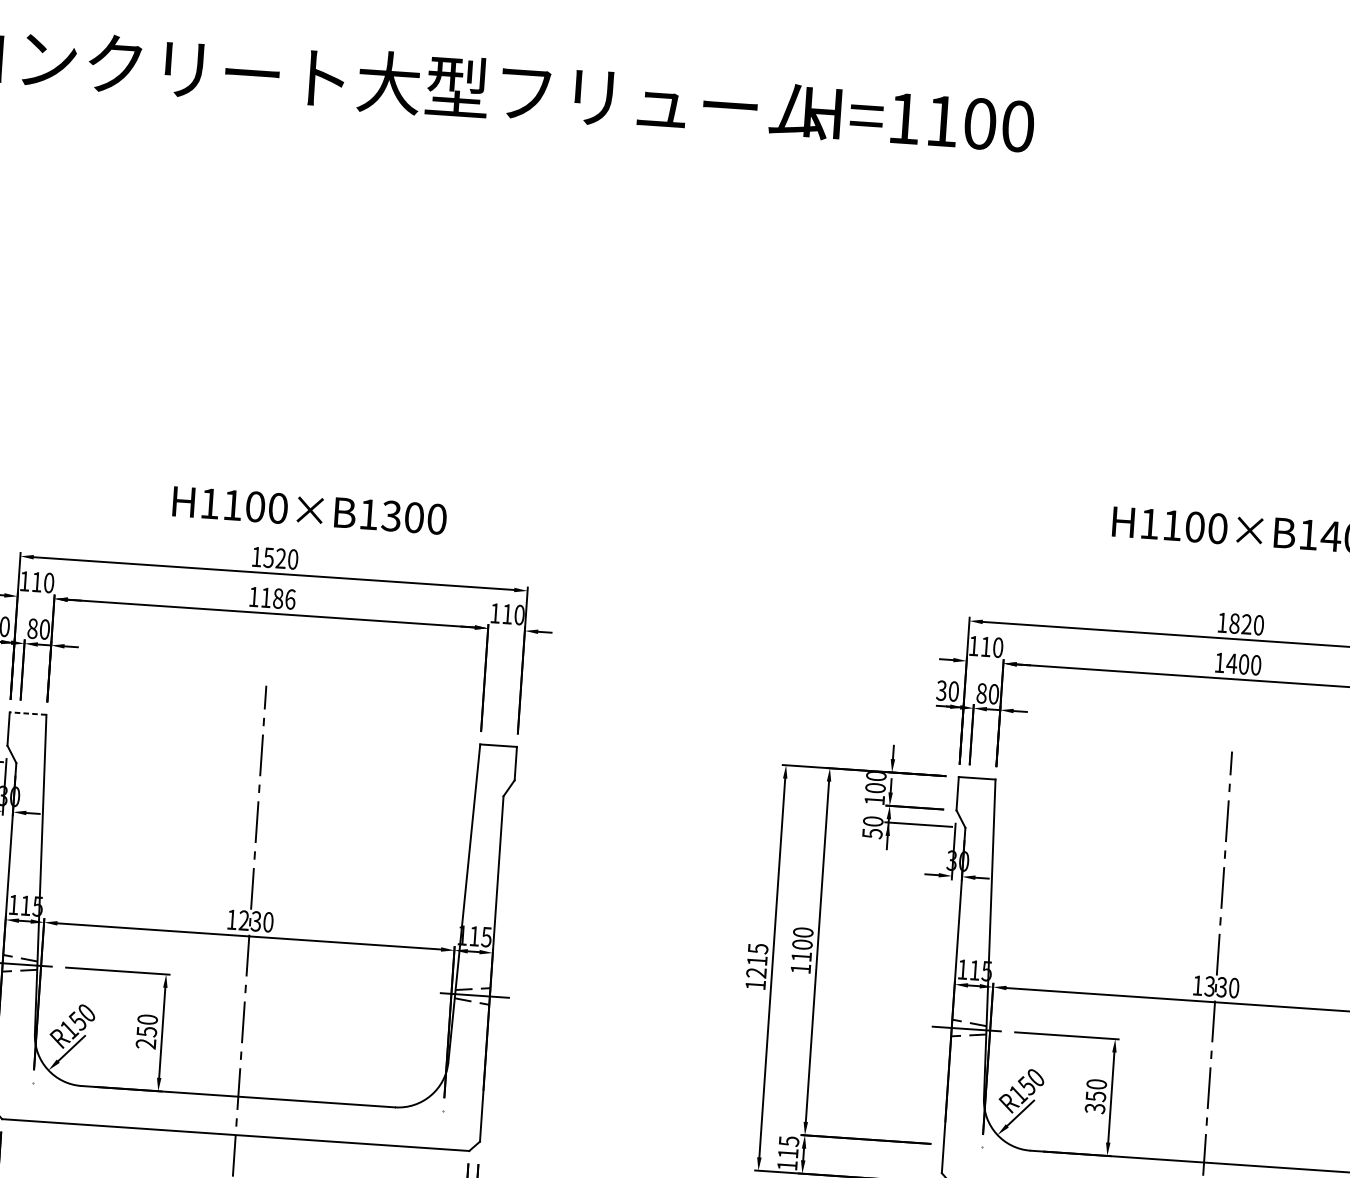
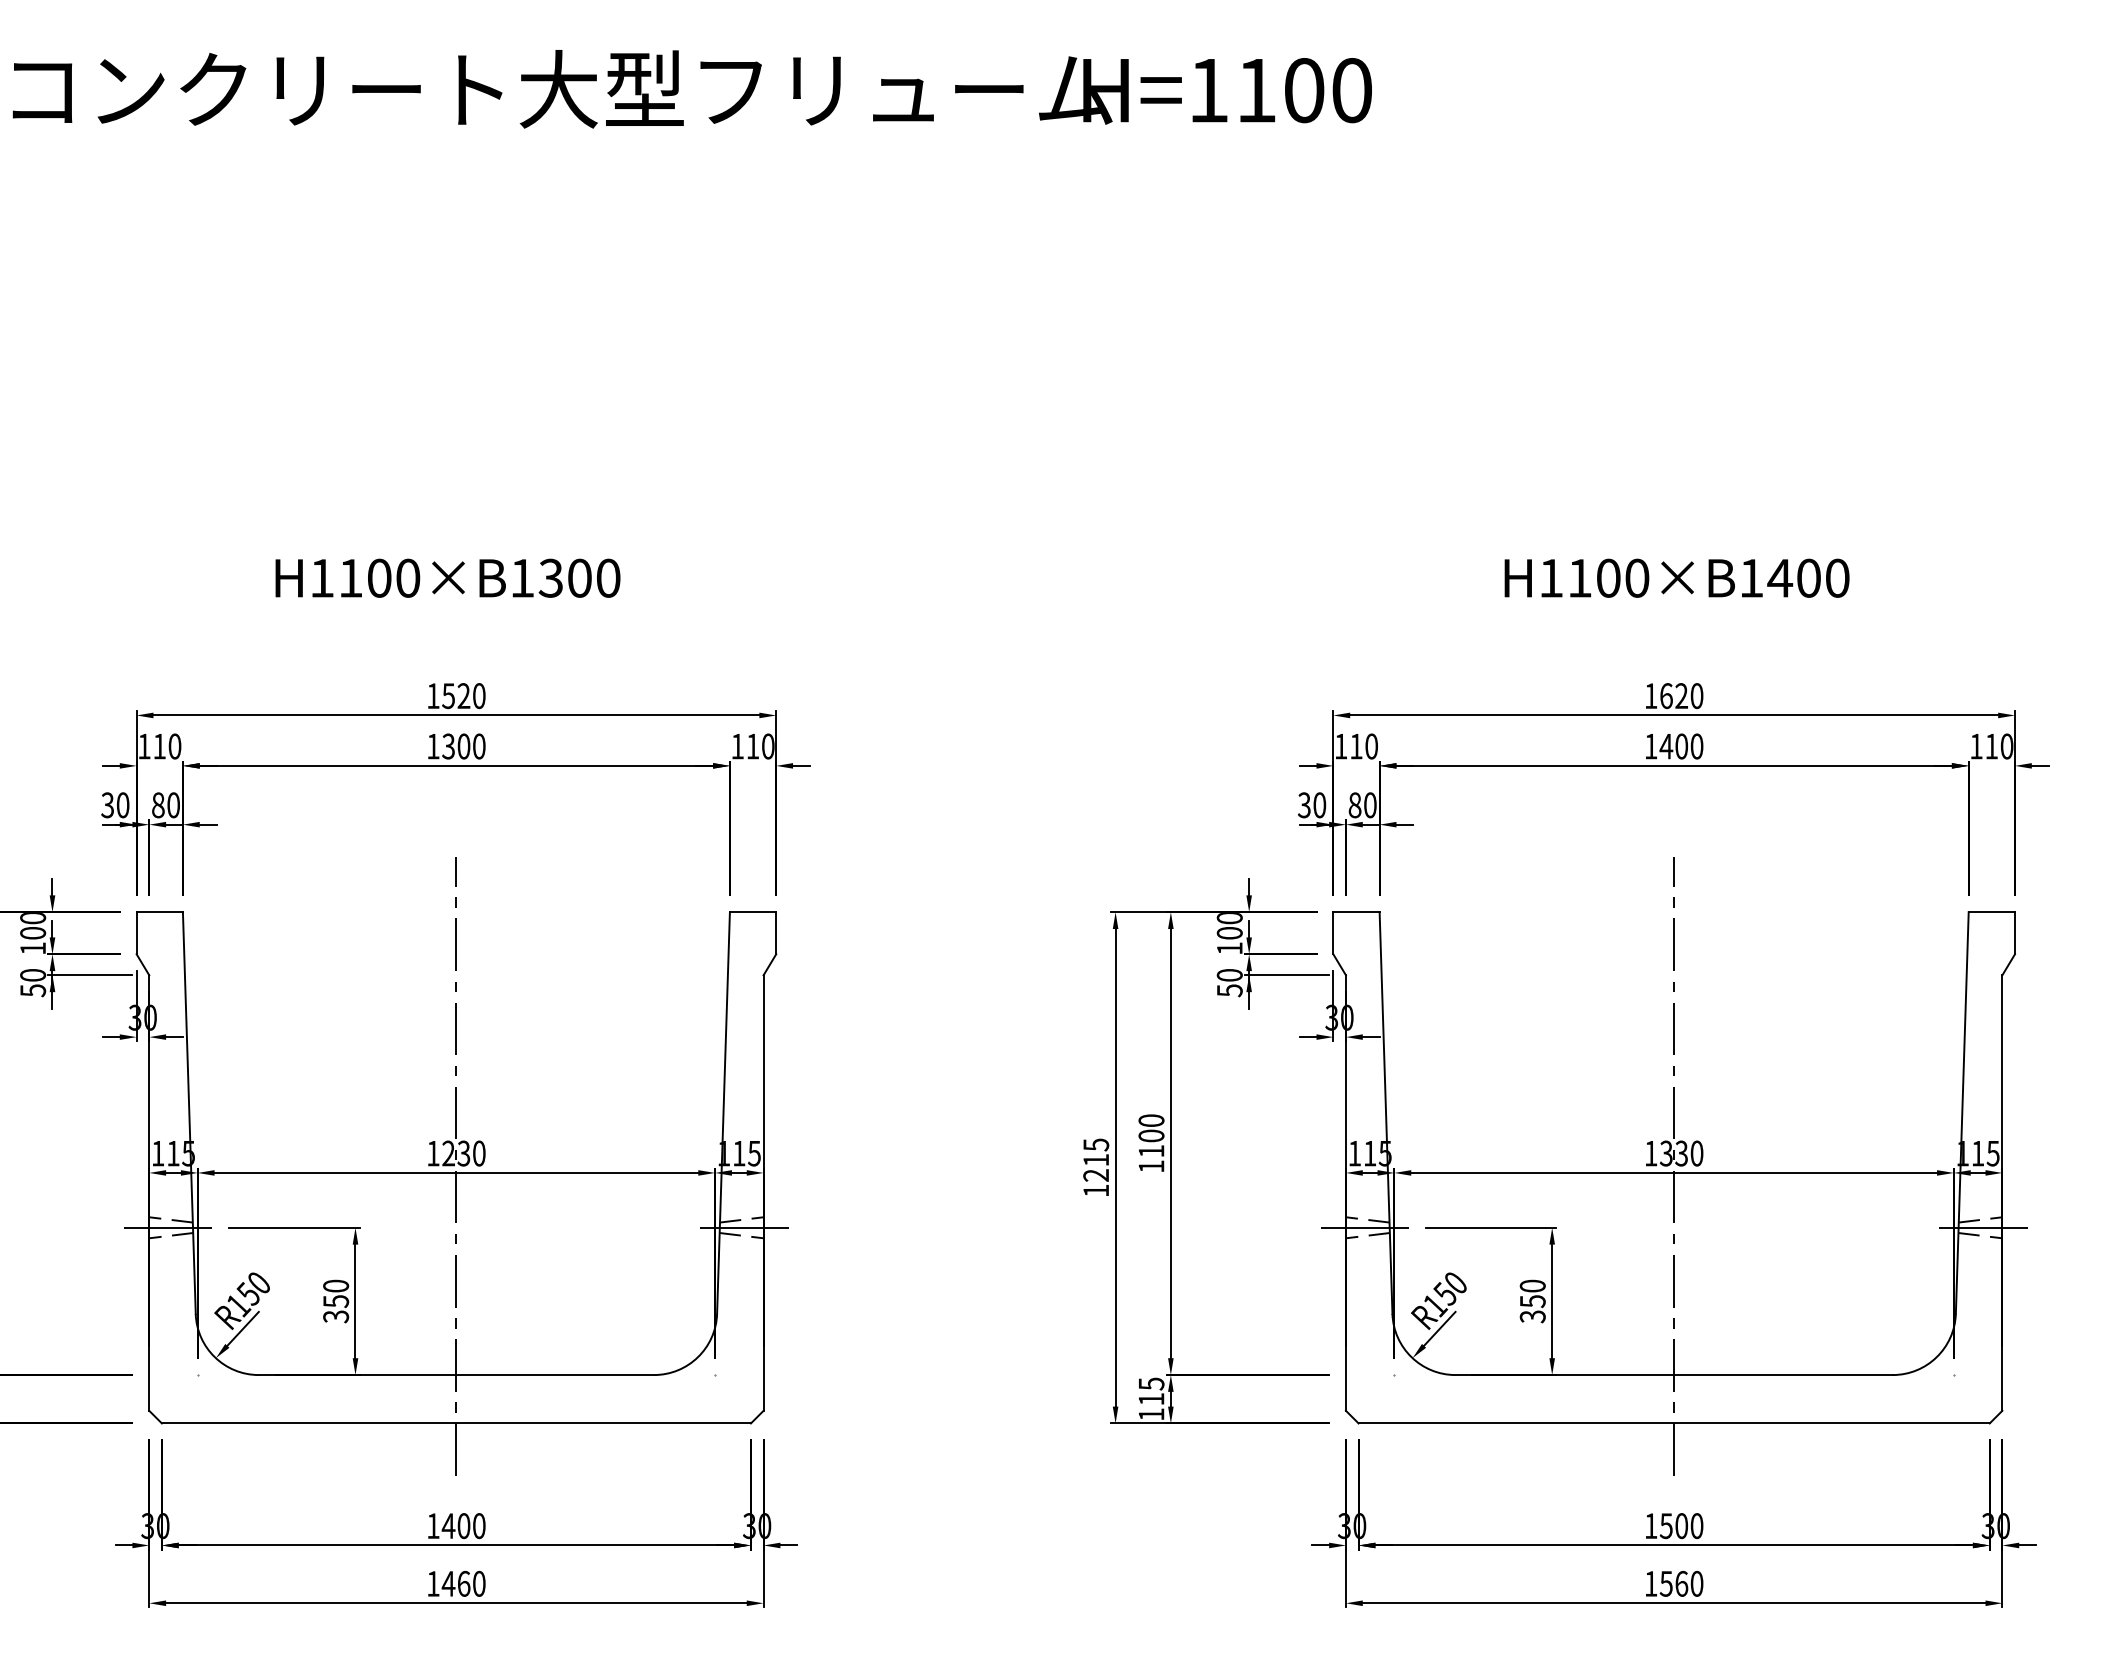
text: (309, 509) -> (447, 577), moved
text: (277, 598) -> (463, 746), 1186 -> 1300
text: (1234, 623) -> (1666, 695), 1820 -> 1620
line: (27, 713) -> (159, 912), dashed -> solid
text: (146, 1043) -> (336, 1316), 250 -> 350

